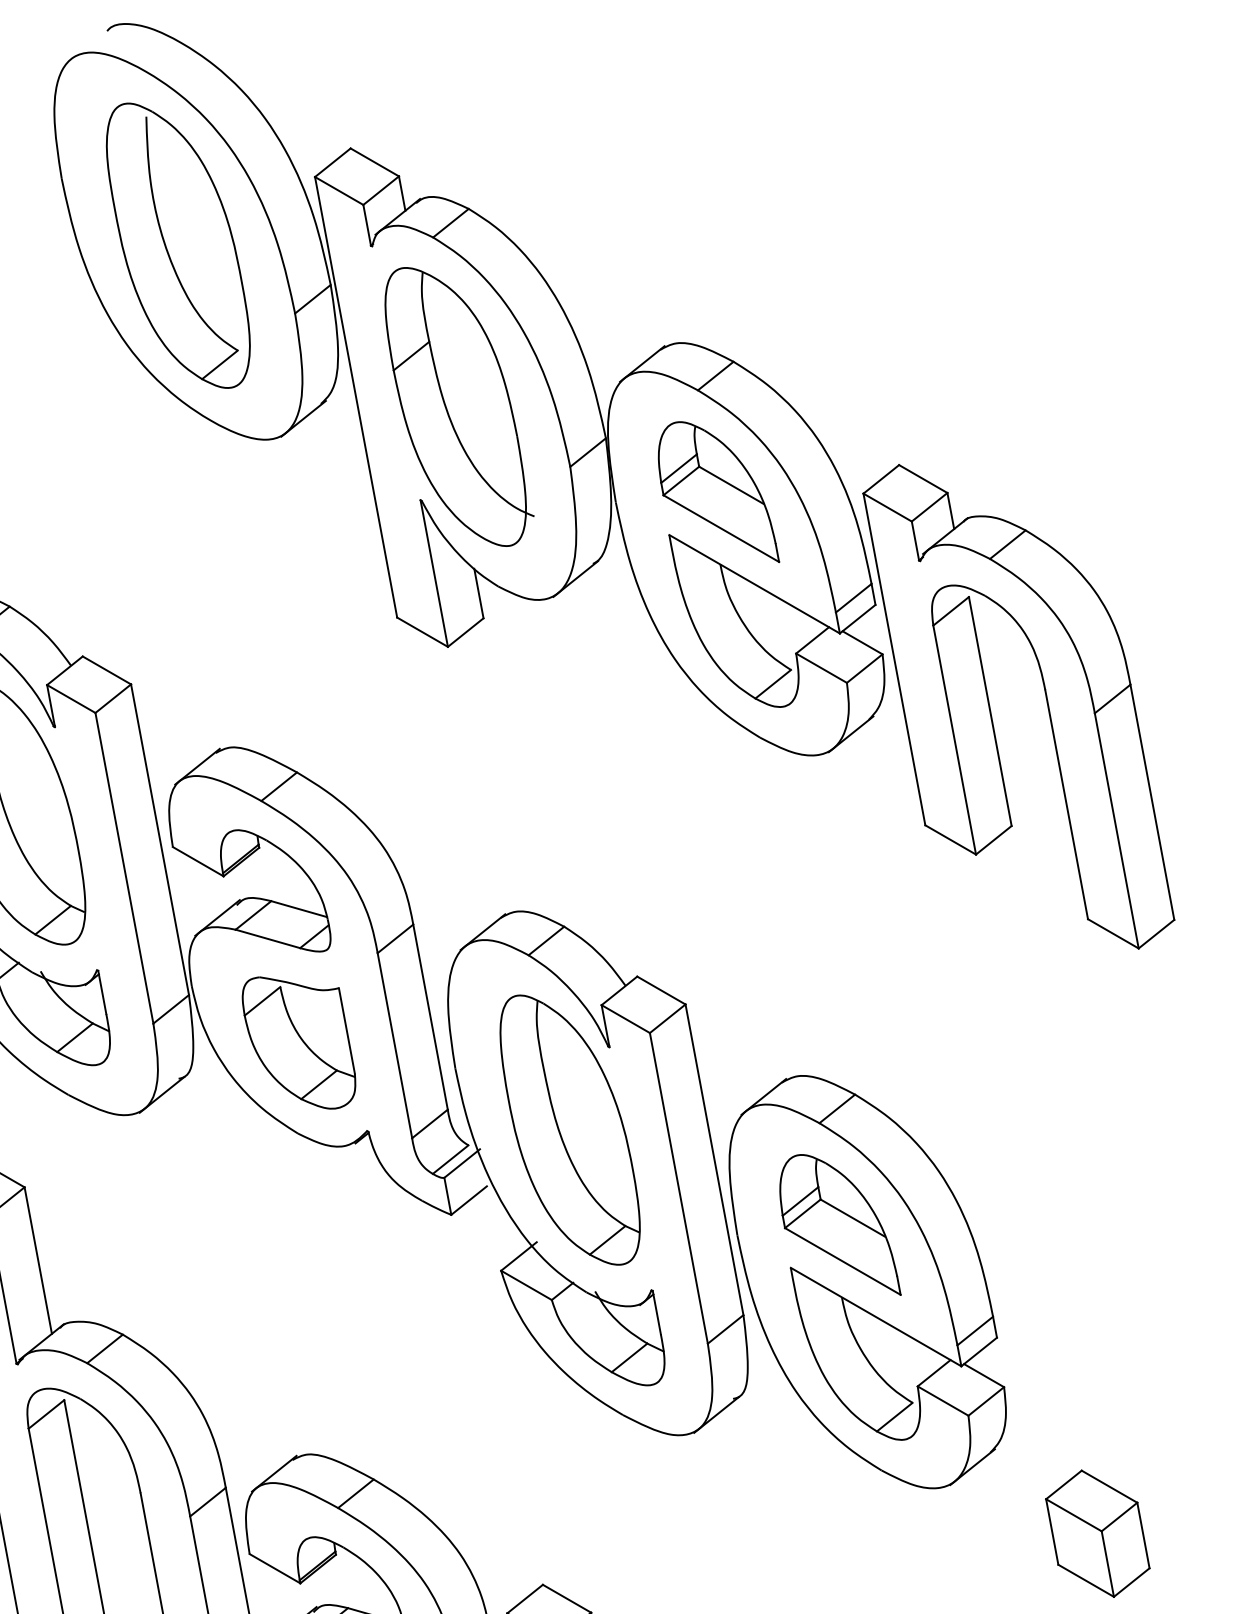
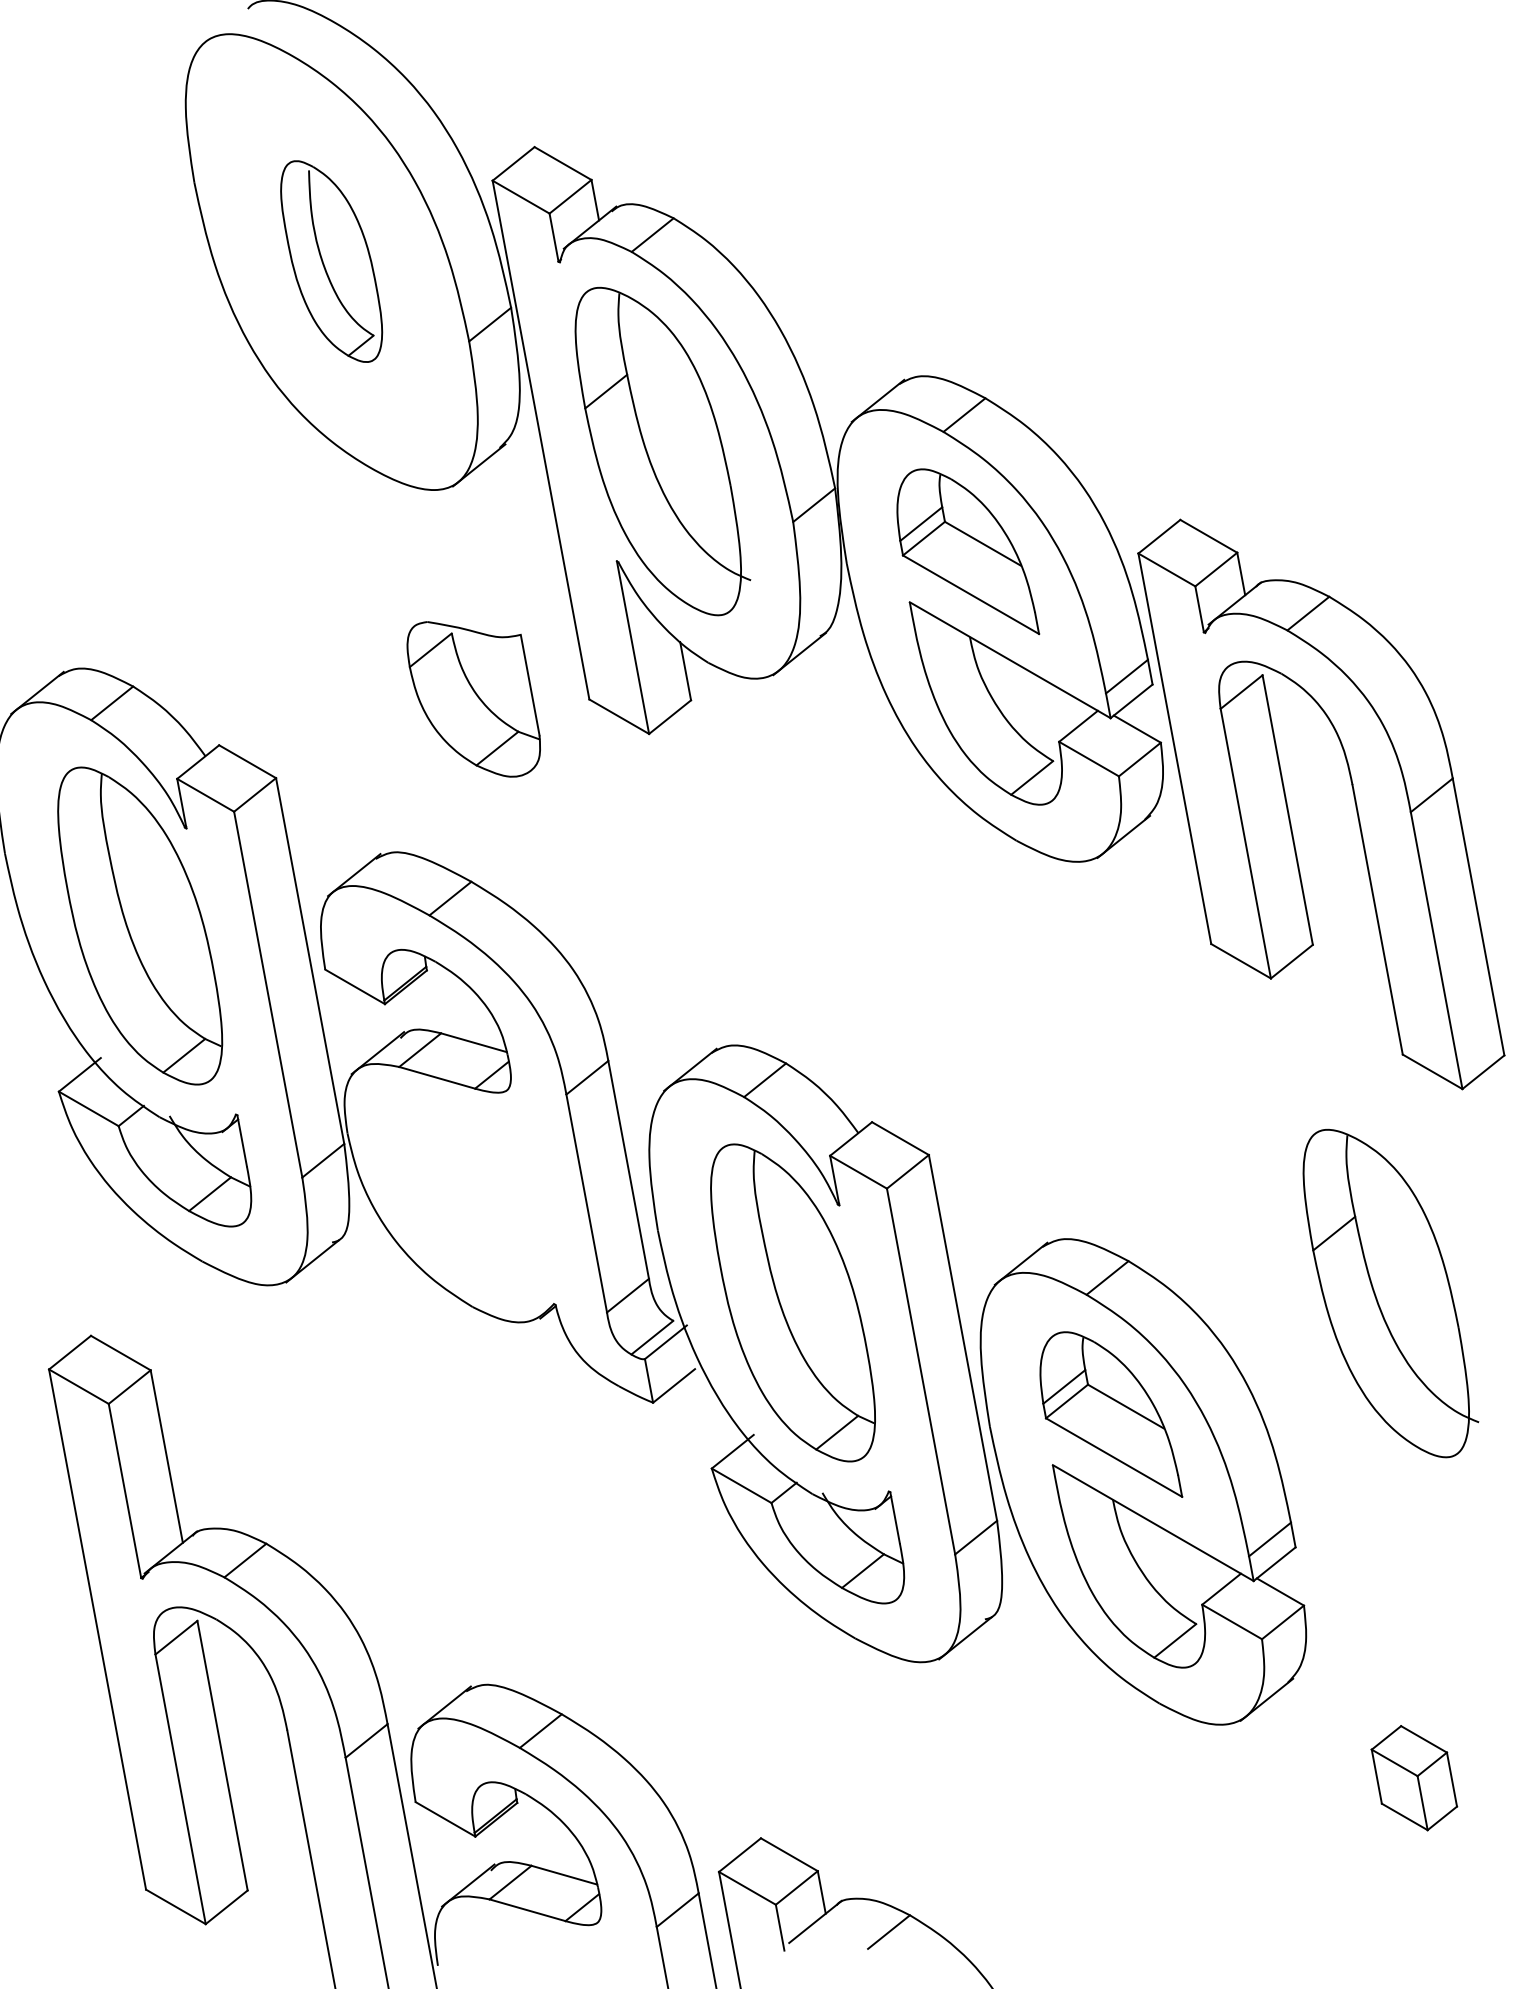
part: (178, 245) -> (331, 261), size x0.6
part: (298, 1043) -> (473, 699), moved
part: (1077, 1122) -> (1390, 1293), added
part: (1097, 1533) -> (1414, 1777), size x0.7

